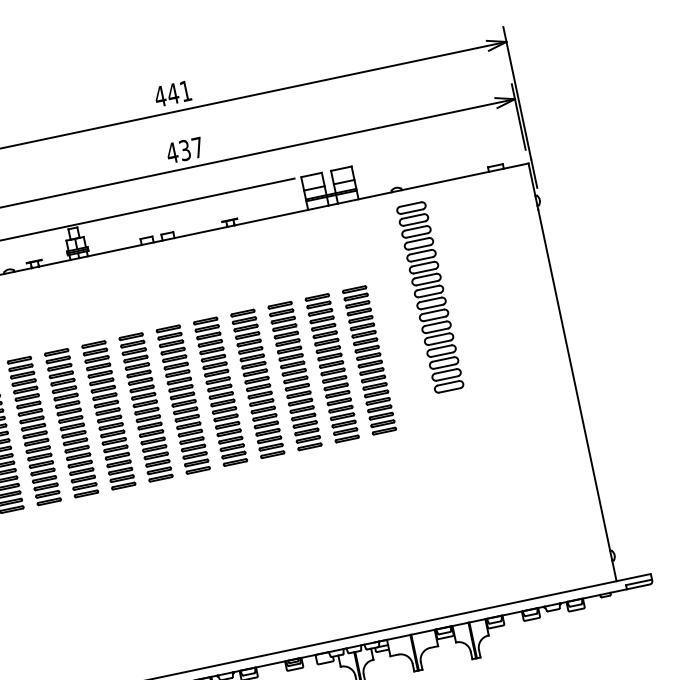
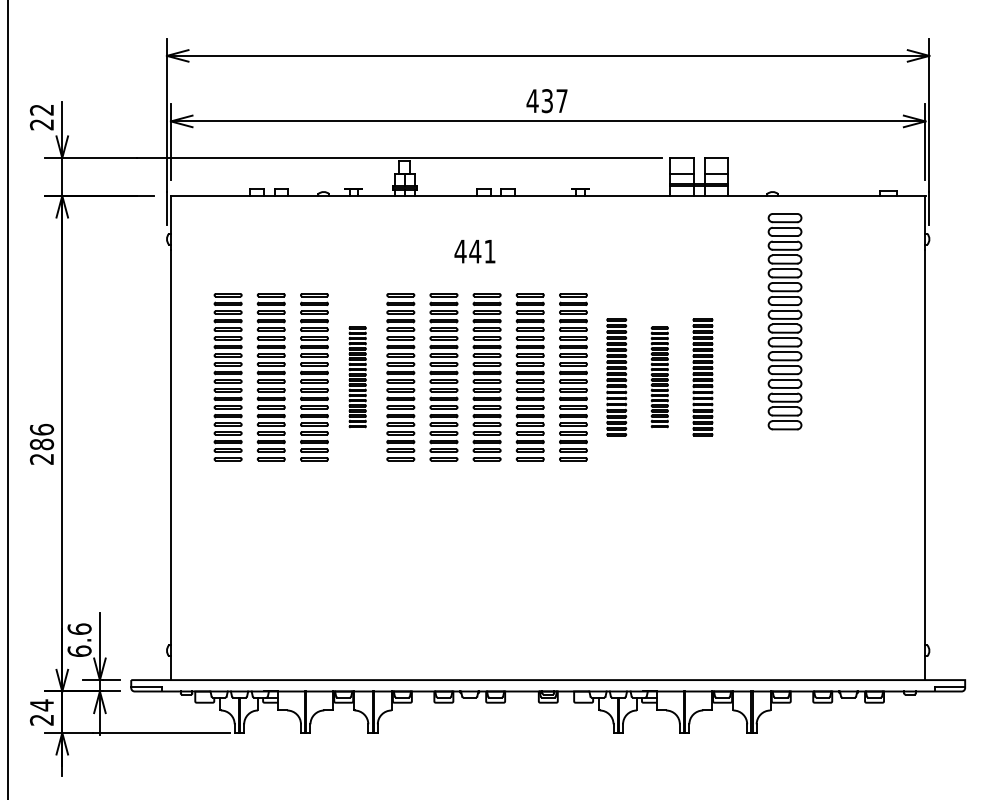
text: (172, 93) -> (474, 251), moved
part: (369, 360) -> (702, 377), size x0.7
part: (332, 368) -> (659, 377), size x0.6
part: (294, 376) -> (616, 377), size x0.7
part: (71, 423) -> (357, 377), size x0.6

